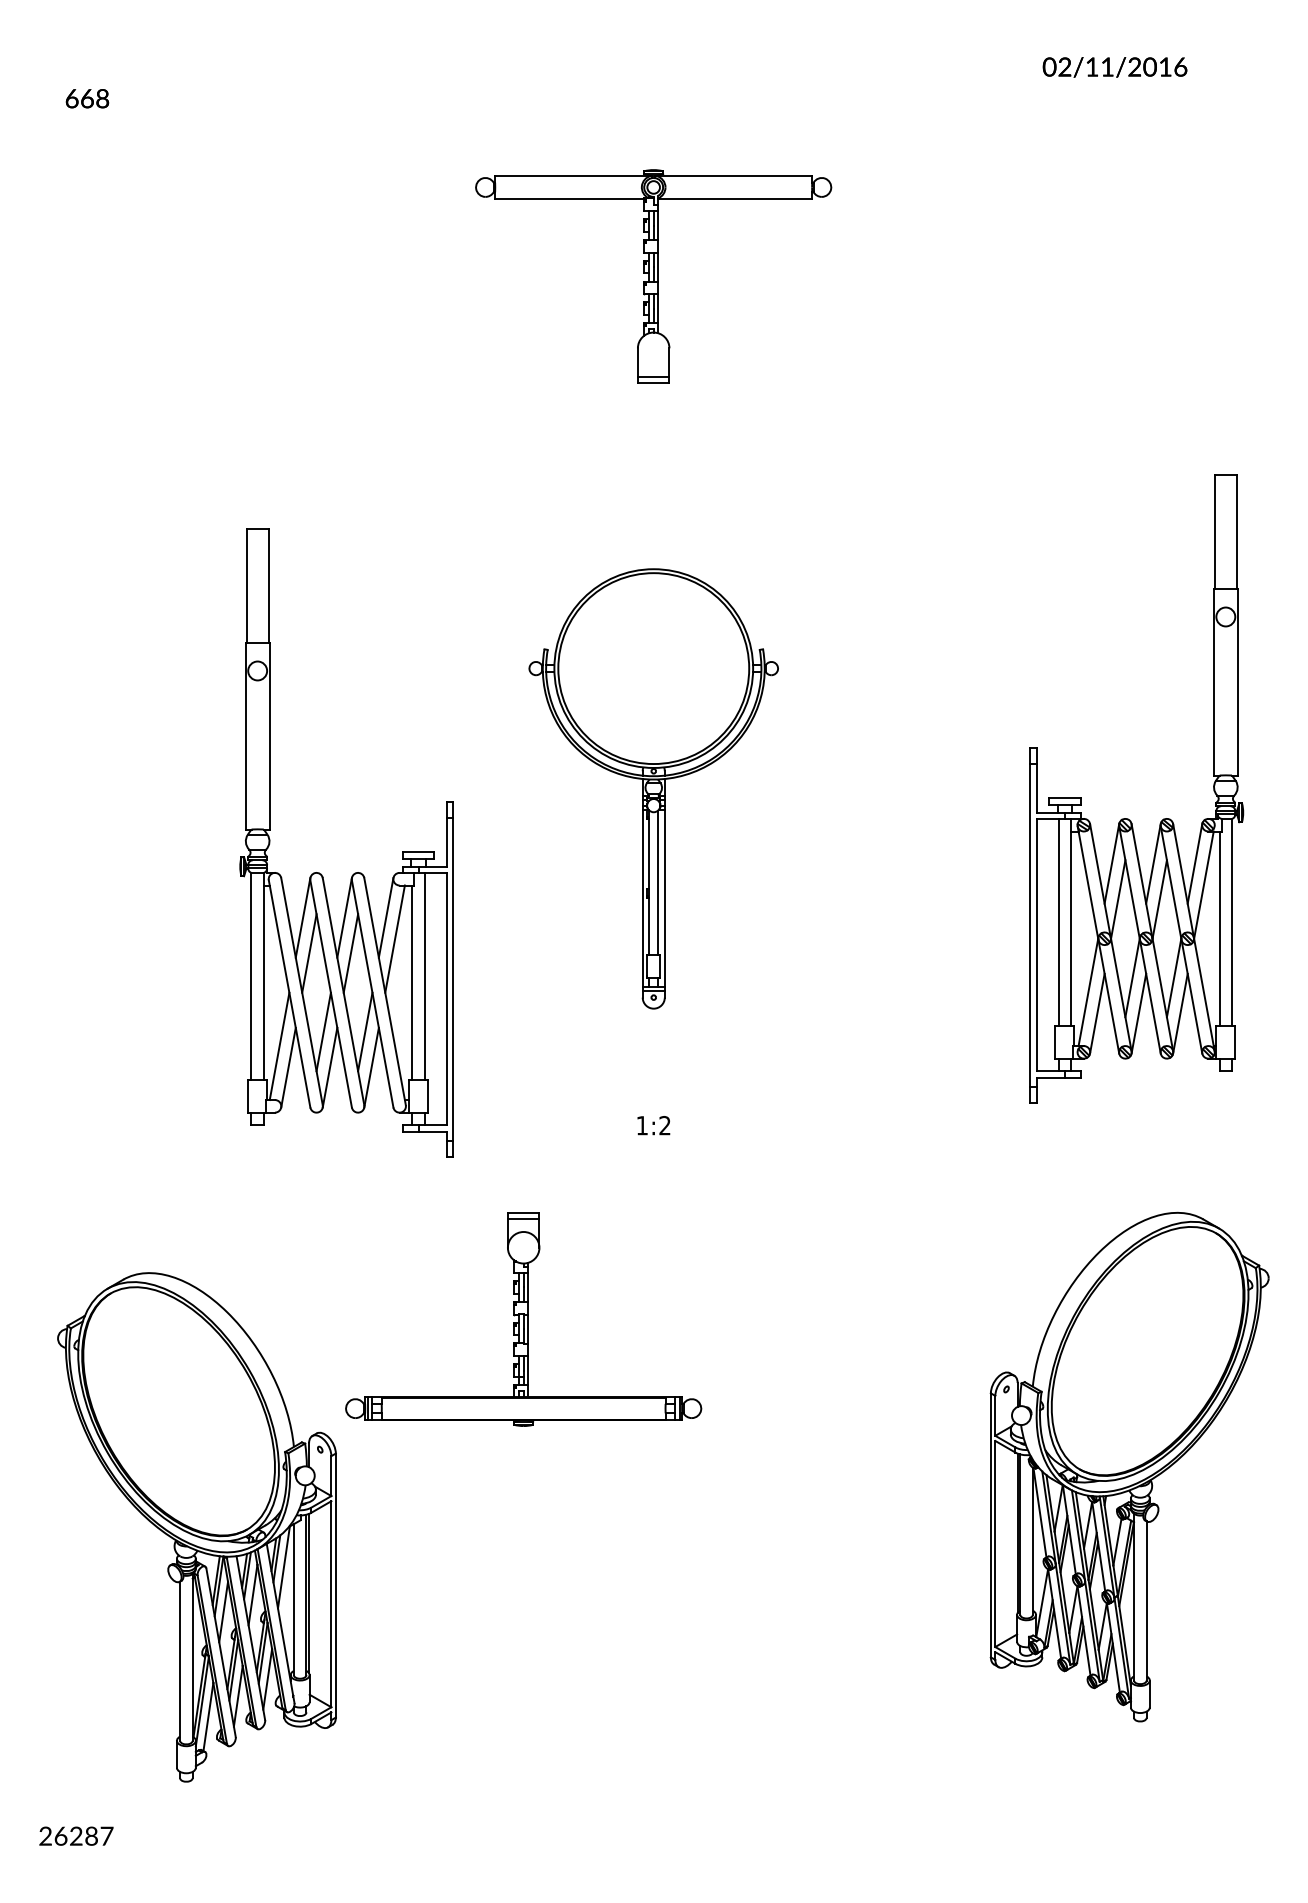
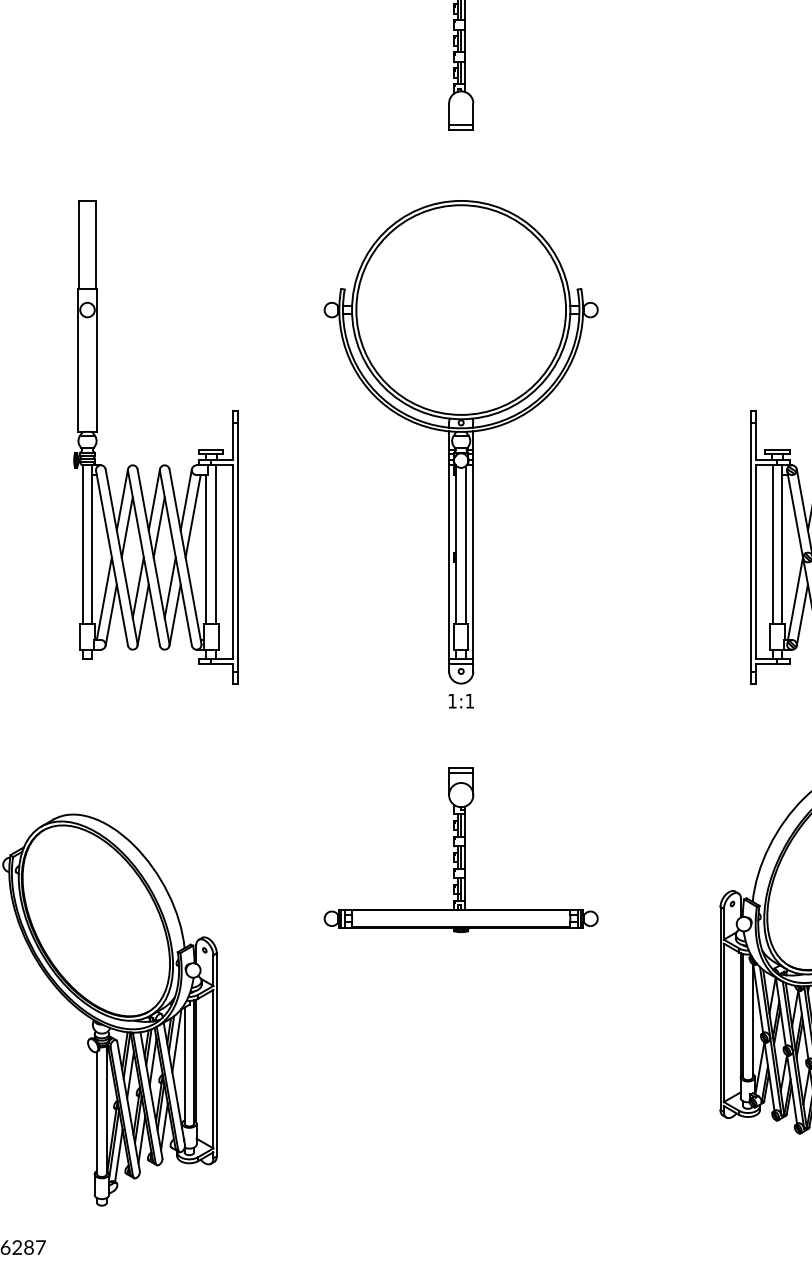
part: (653, 788) -> (461, 441), size x1.43
part: (355, 872) -> (162, 465), moved
text: (664, 1125) -> (469, 701), 1:2 -> 1:1
part: (523, 1319) -> (461, 850), moved

